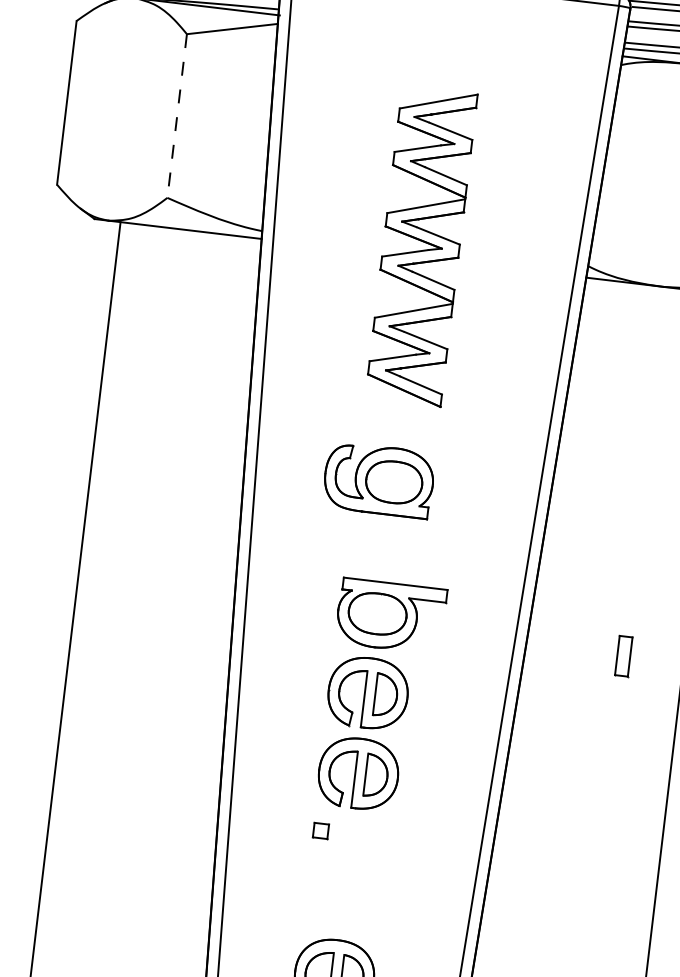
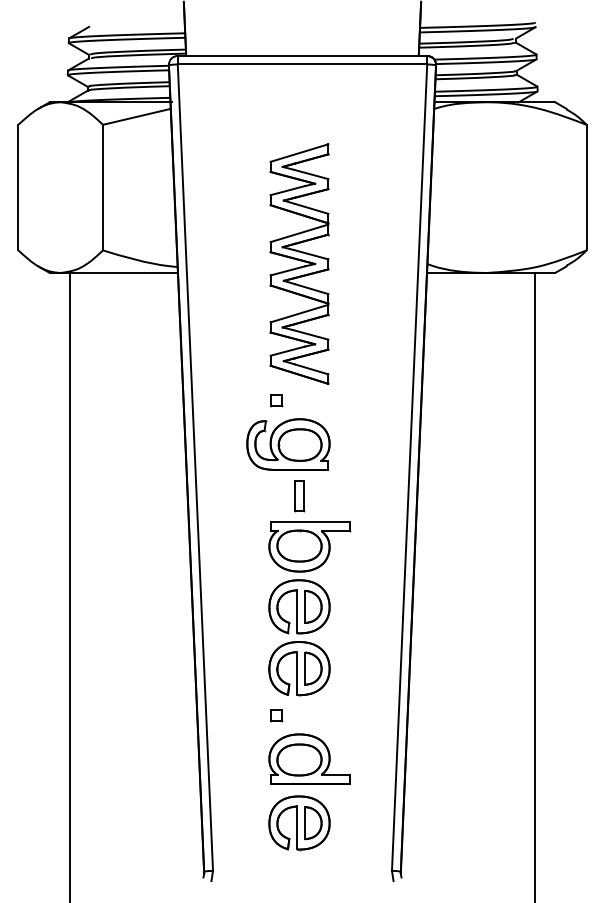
line: (176, 115) -> (102, 187), dashed -> solid
part: (370, 420) -> (276, 400), added
part: (623, 657) -> (299, 496), moved
part: (357, 892) -> (309, 758), added

